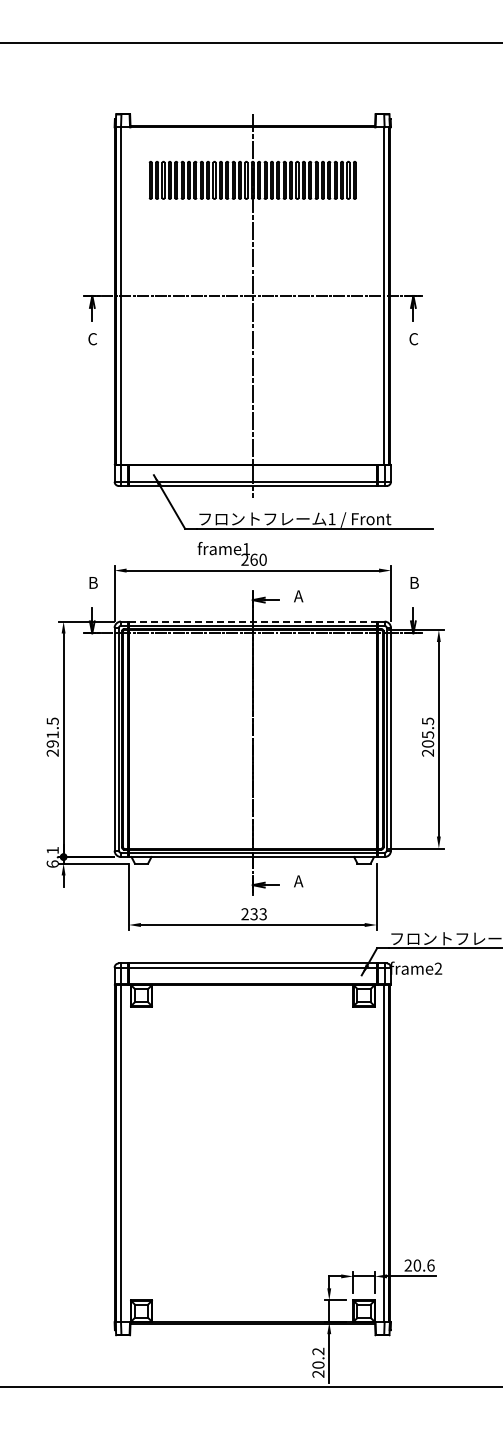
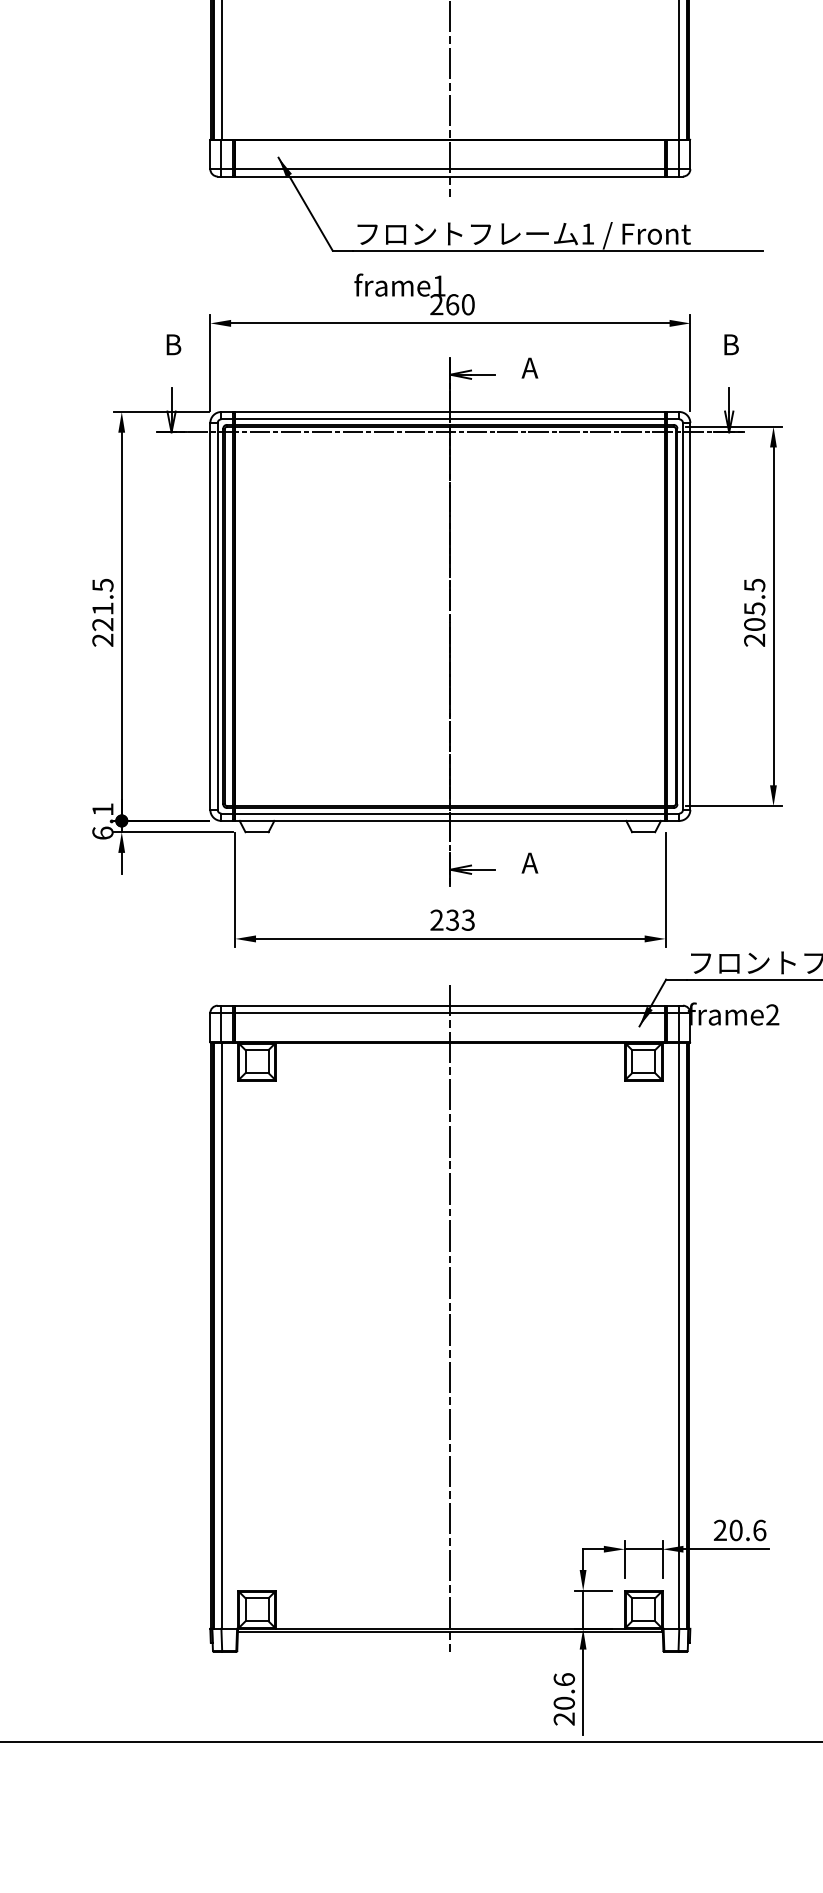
line: (252, 621) -> (449, 411), dashed -> solid
text: (52, 743) -> (102, 623), 291.5 -> 221.5
line: (252, 1143) -> (449, 1318), added
text: (318, 1351) -> (564, 1679), 20.2 -> 20.6

